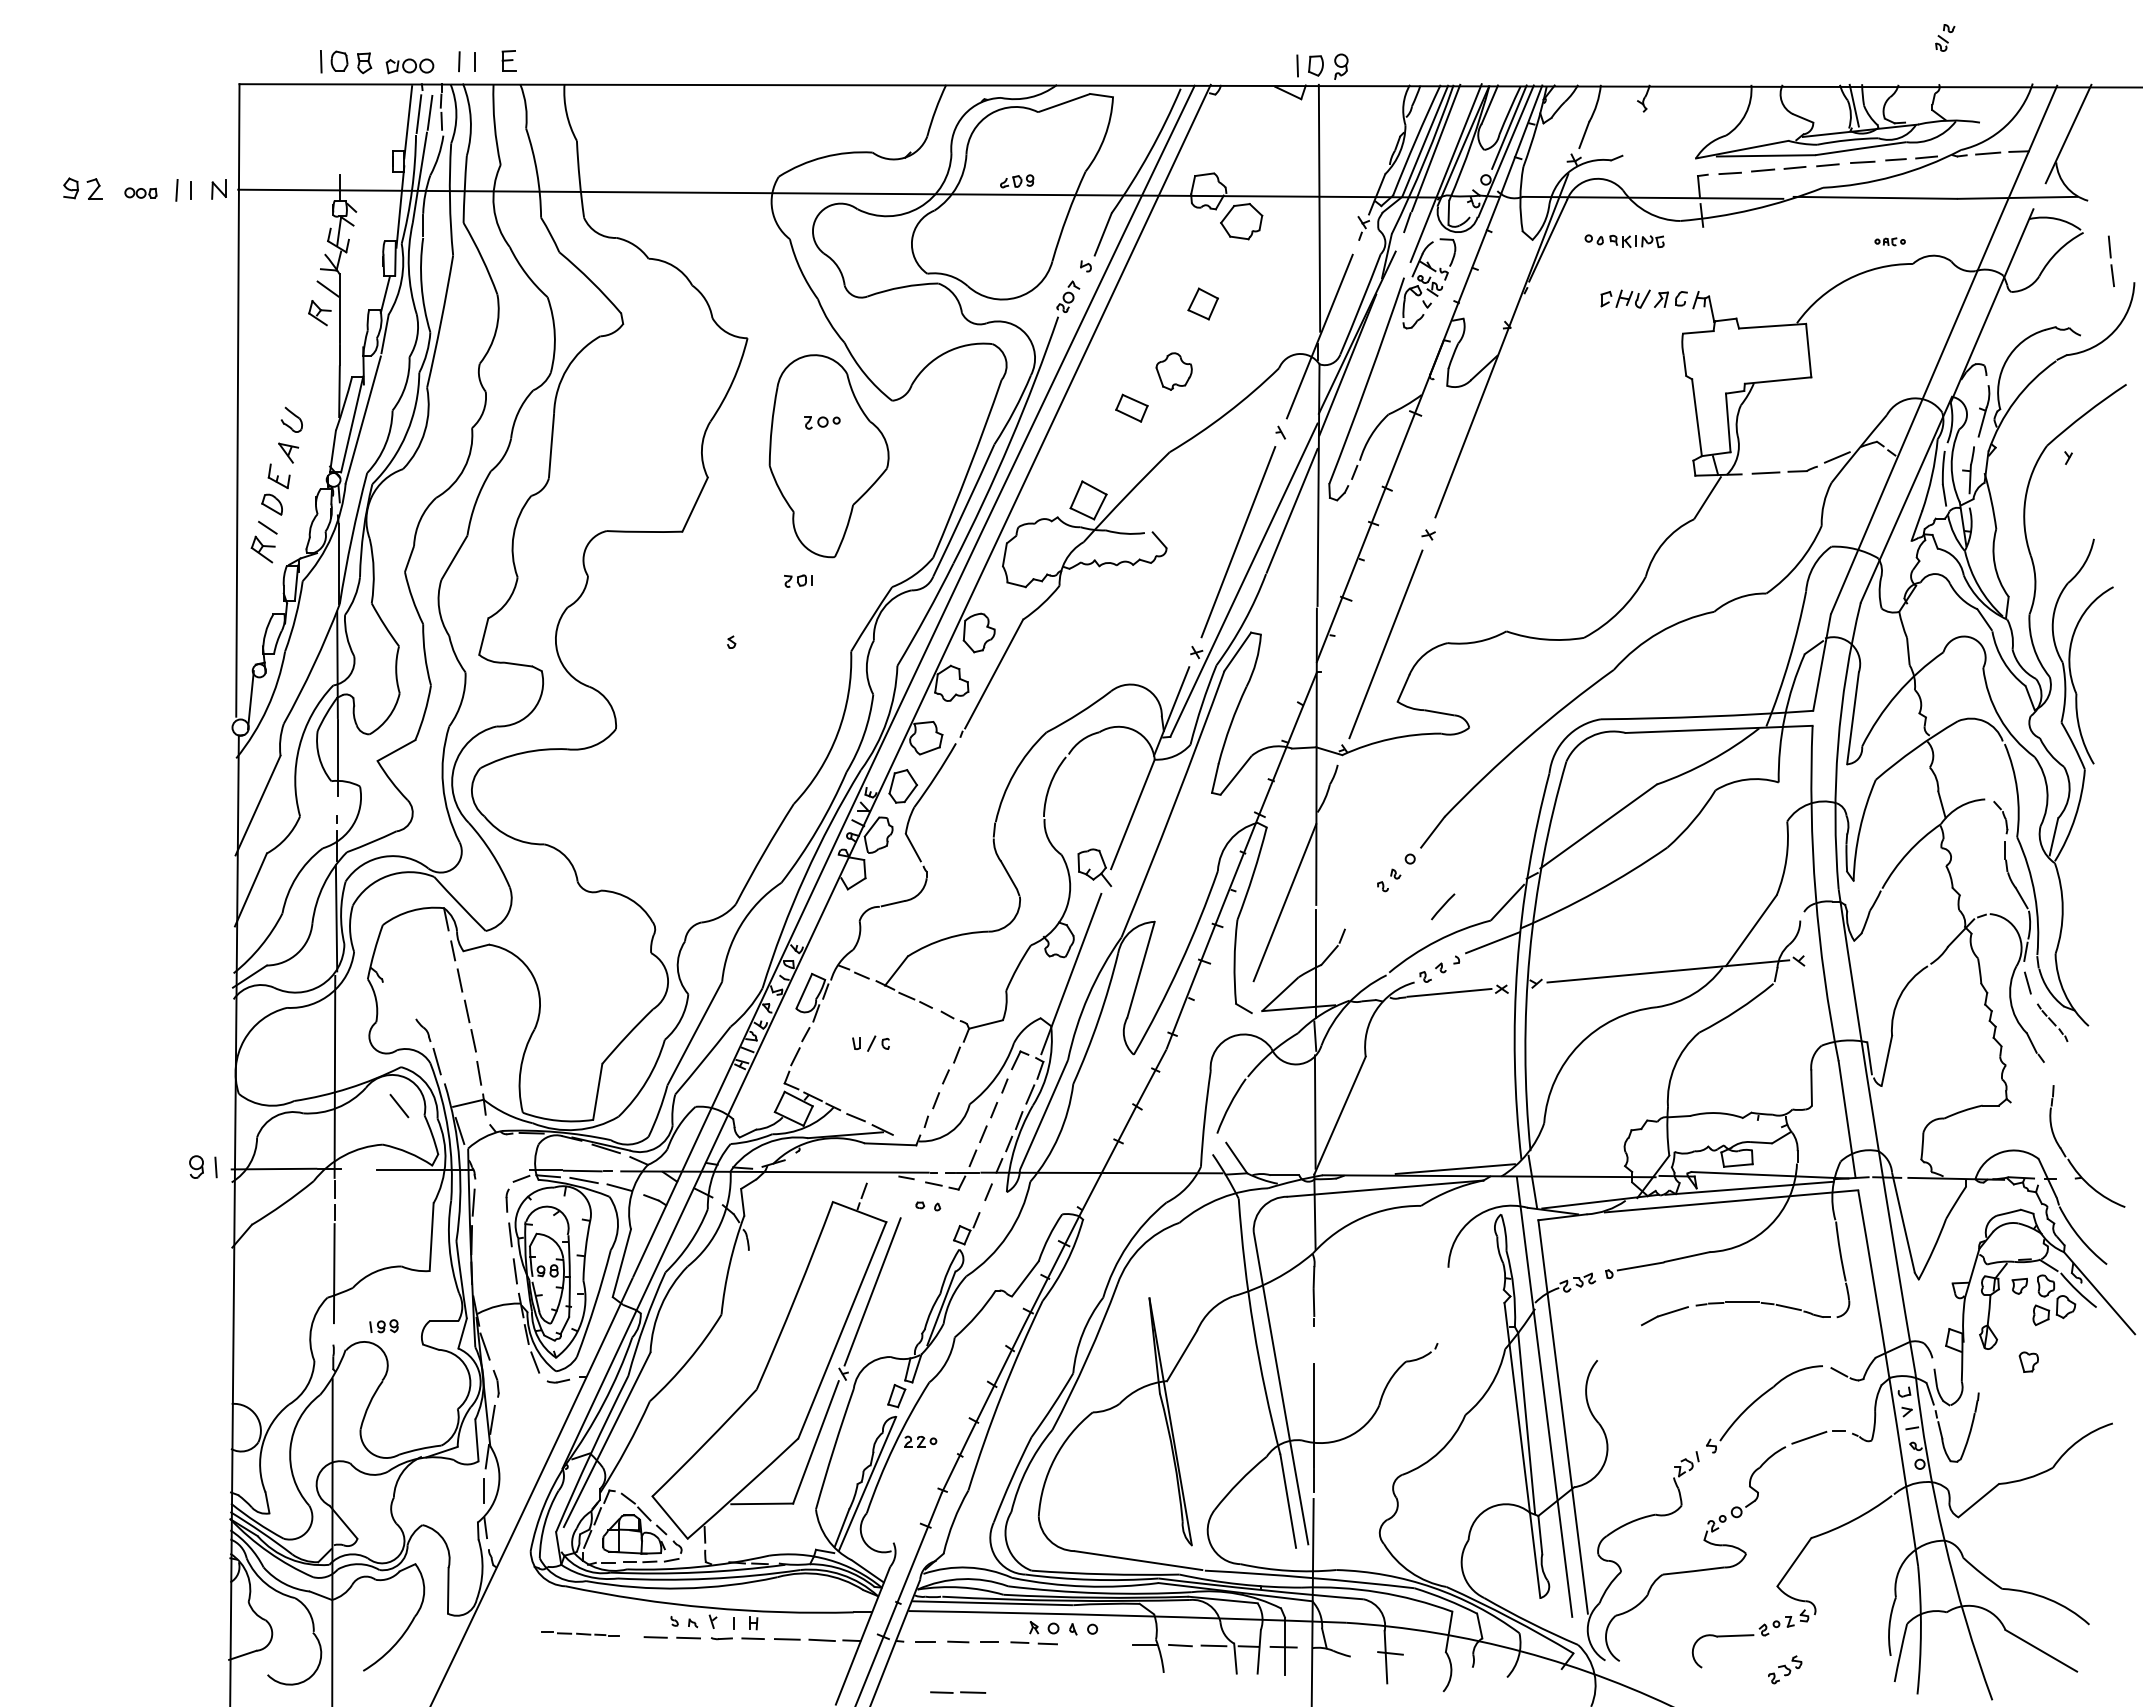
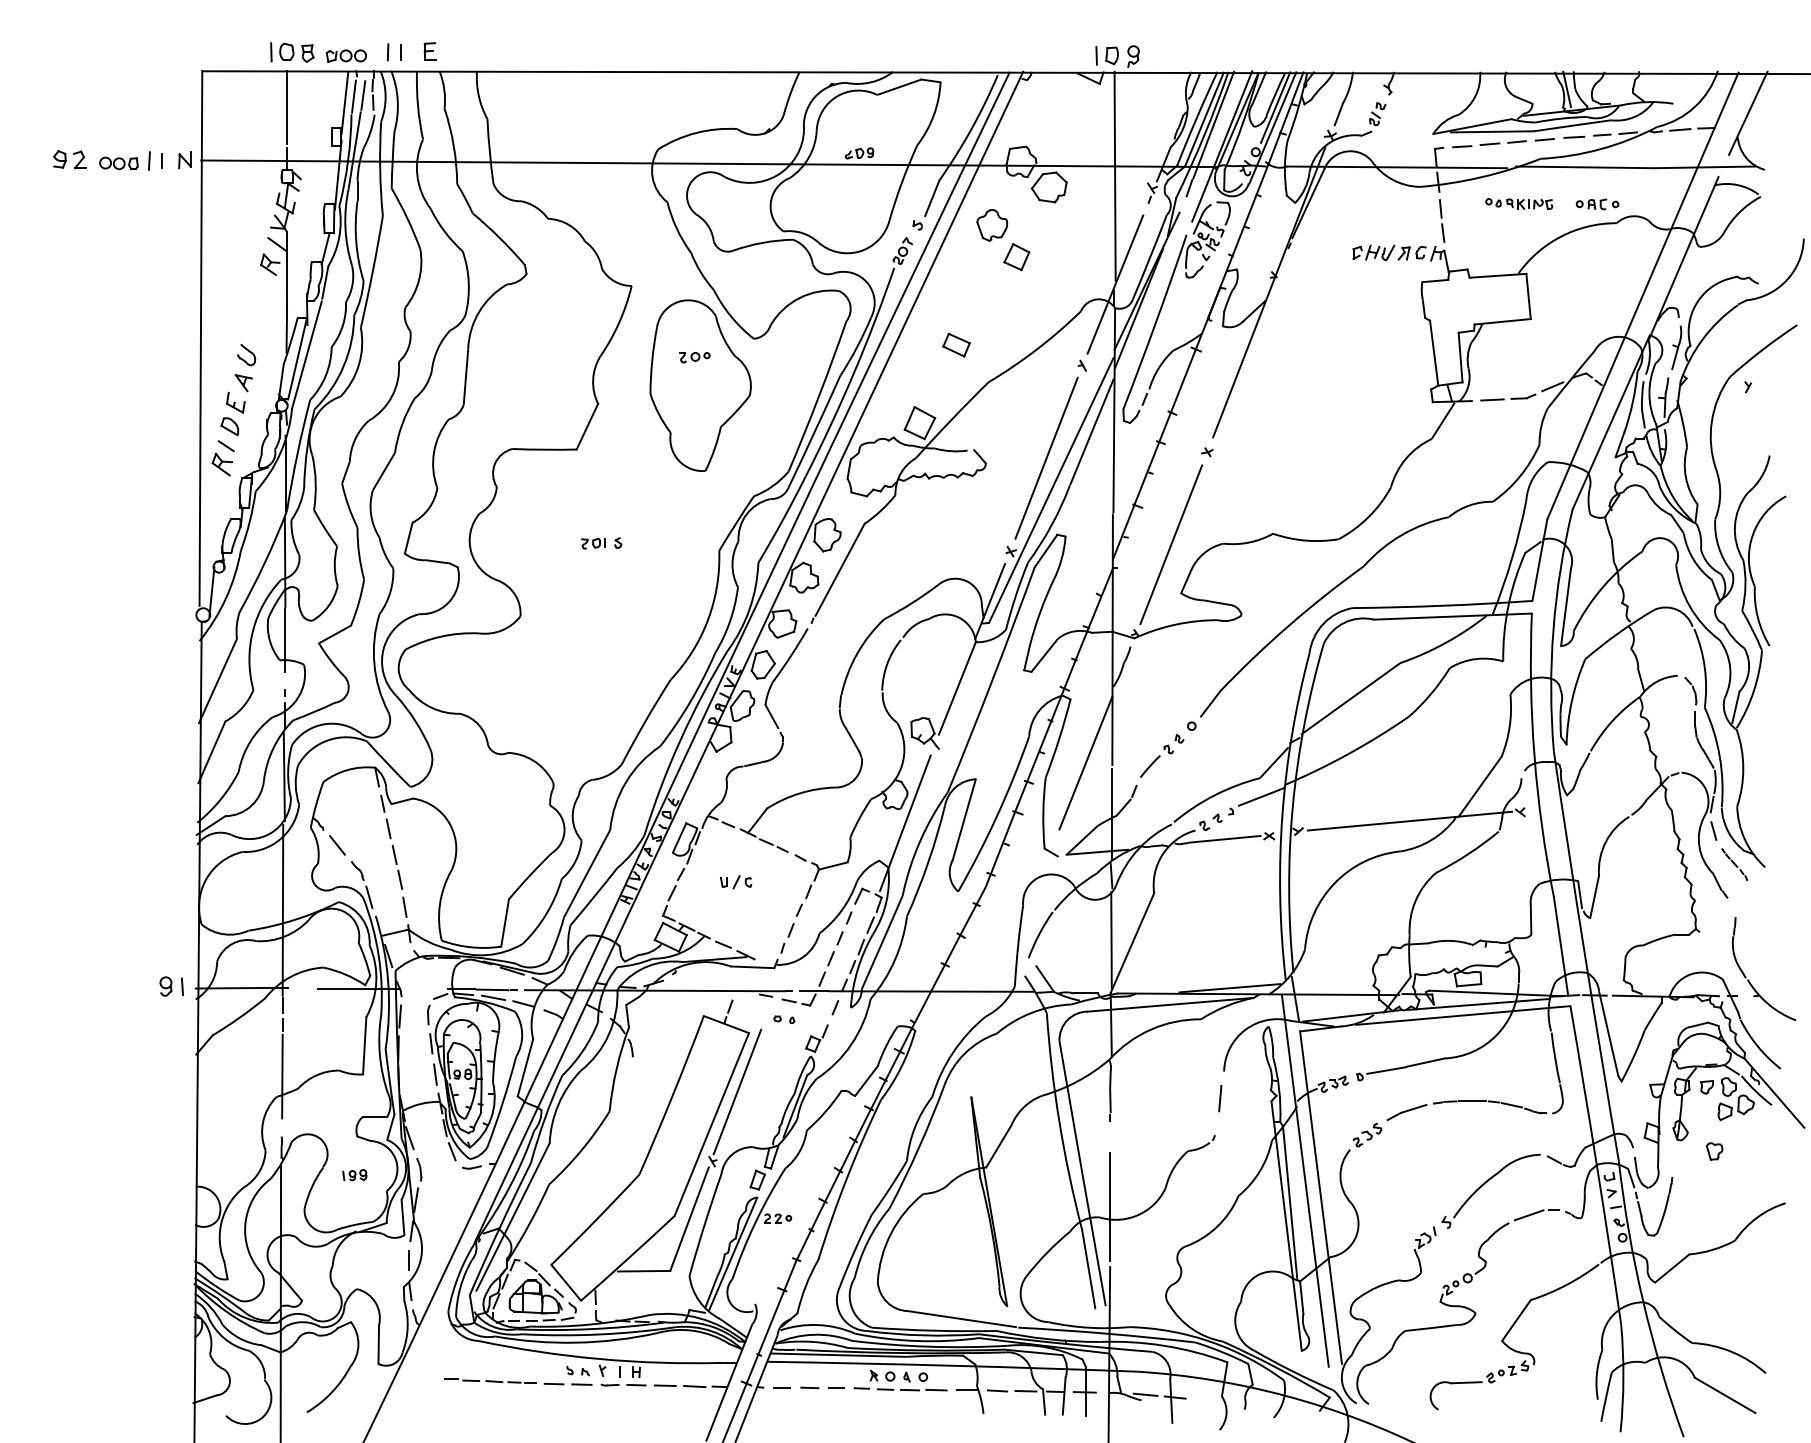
part: (1945, 37) -> (1377, 113), moved
line: (339, 127) -> (286, 107), added
part: (140, 192) -> (118, 162), size x1.43
part: (1624, 241) -> (1519, 204), moved
part: (1889, 241) -> (1596, 204), size x1.67
line: (2110, 258) -> (1441, 218), moved
part: (1173, 371) -> (991, 225), moved
part: (798, 580) -> (593, 543), moved
line: (1443, 906) -> (1150, 766), moved
line: (399, 1105) -> (337, 844), moved
line: (1443, 1299) -> (1219, 1098), added
part: (383, 1326) -> (354, 1175), moved
part: (580, 1633) -> (490, 1380), size x1.43
line: (1355, 1649) -> (1145, 1394), added
part: (1785, 1669) -> (1367, 1134), moved
line: (960, 1692) -> (925, 1390), moved

